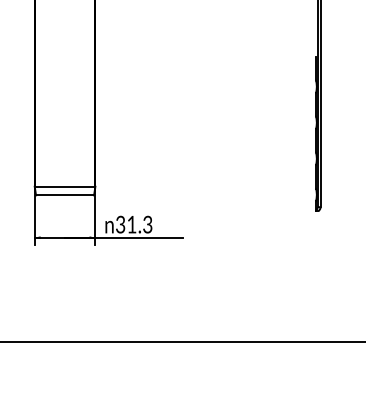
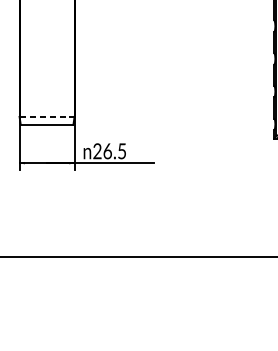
line: (65, 186) -> (47, 116), solid -> dashed
text: (134, 224) -> (110, 151), 31.3 -> 26.5

